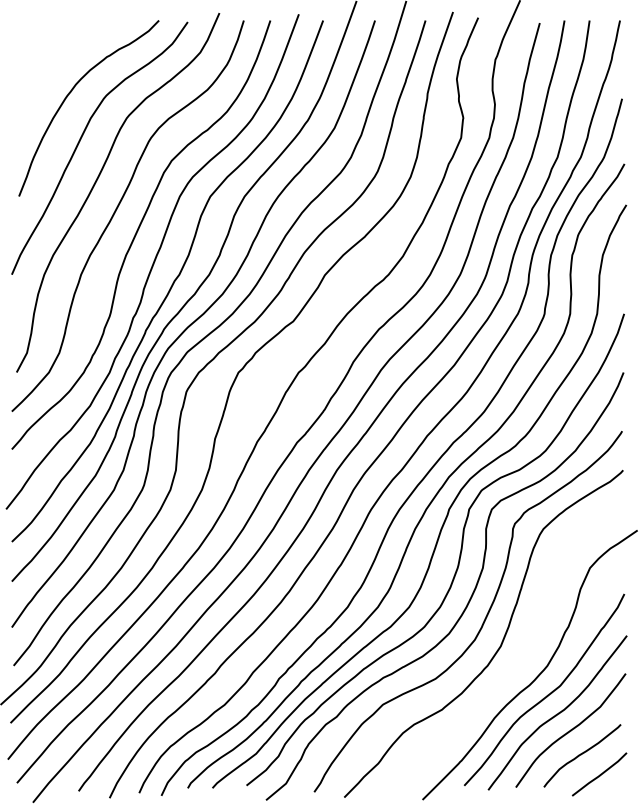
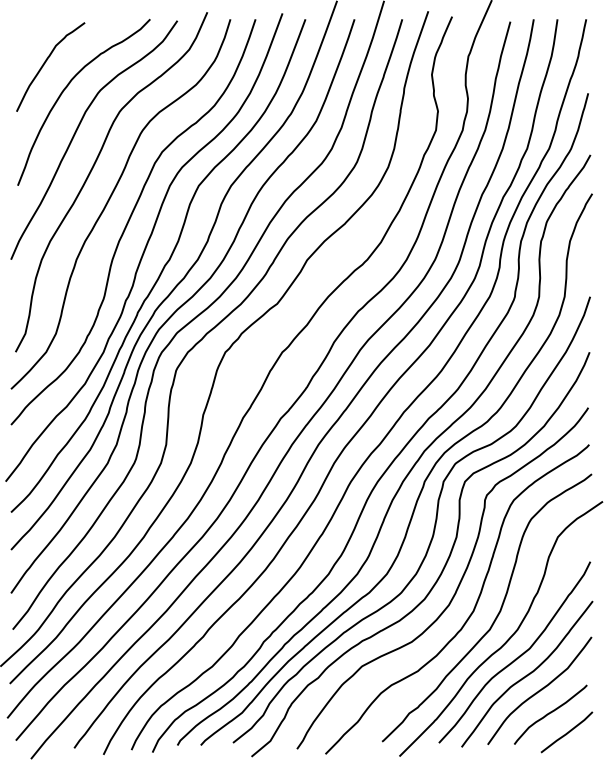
curve: (47, 68) -> (44, 64), added
curve: (526, 648) -> (497, 613), added

